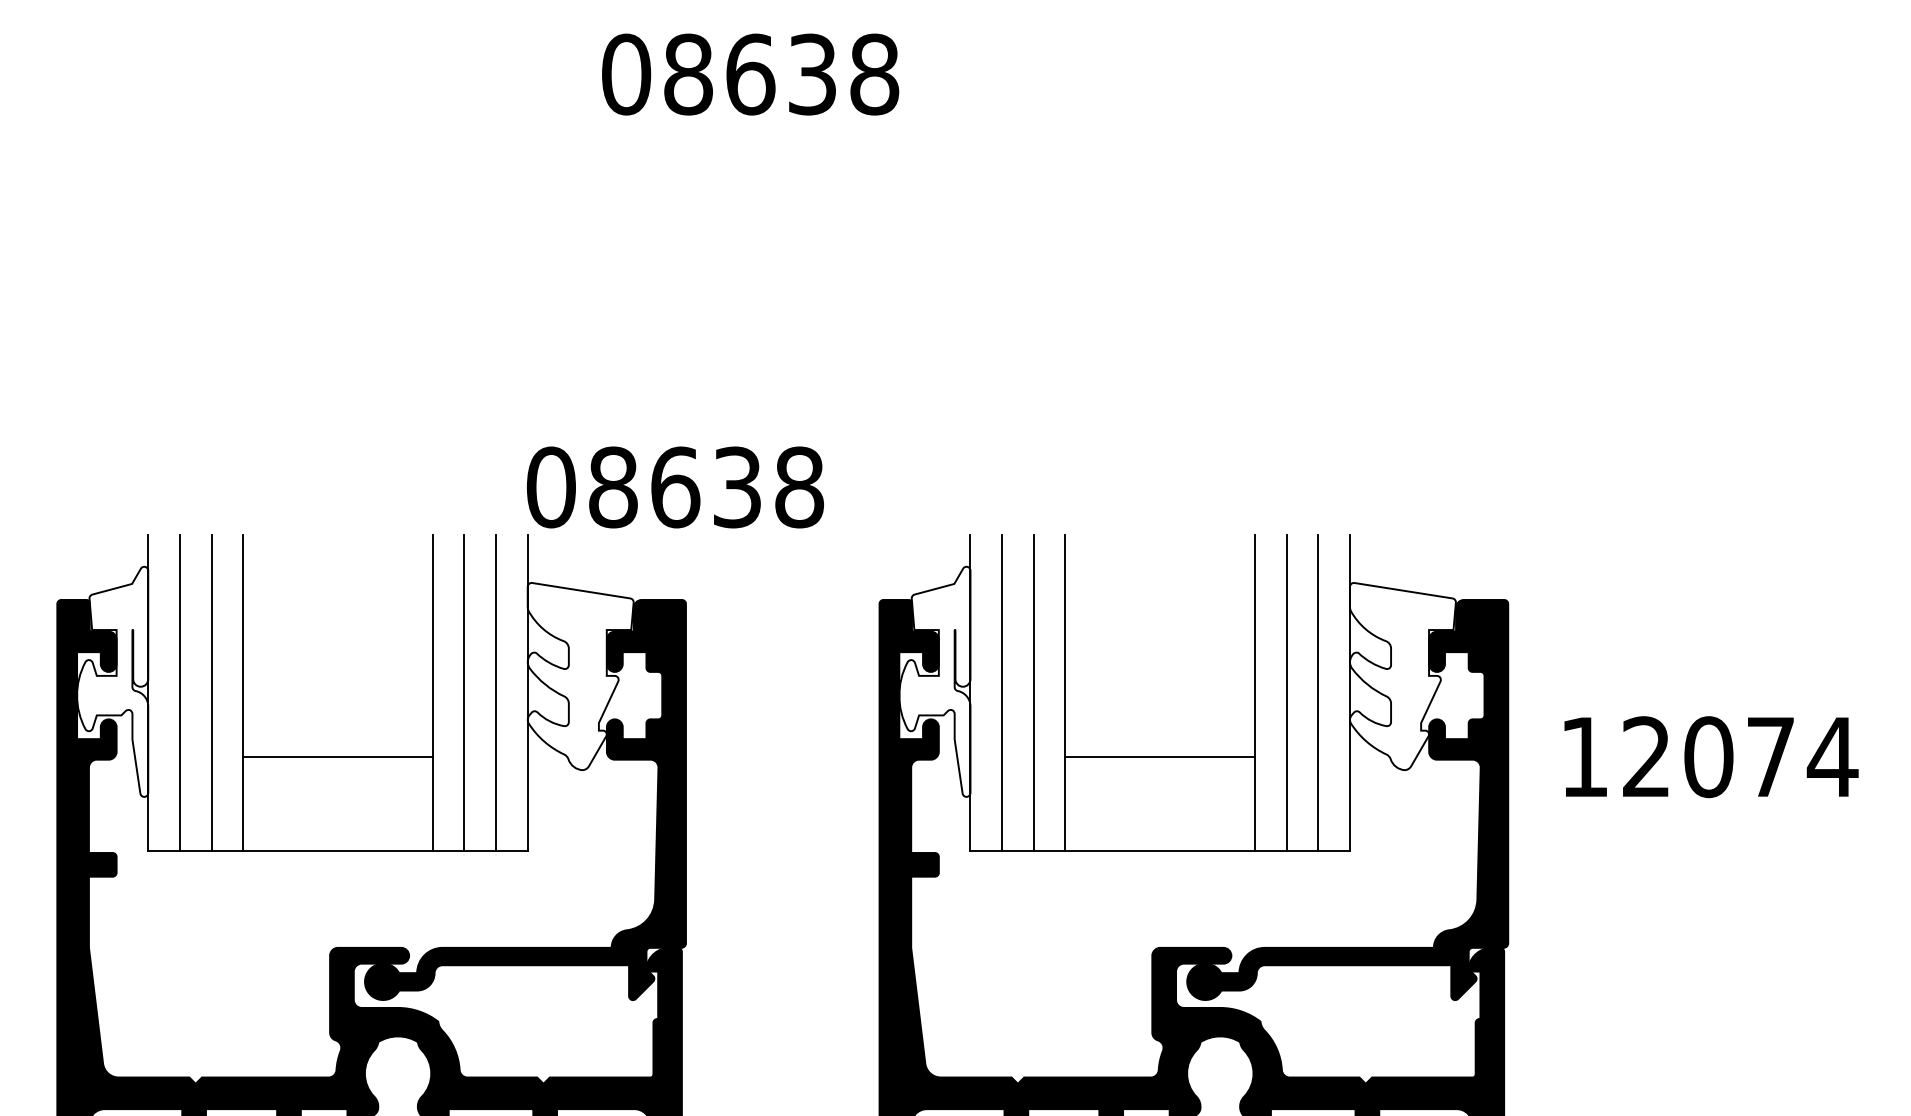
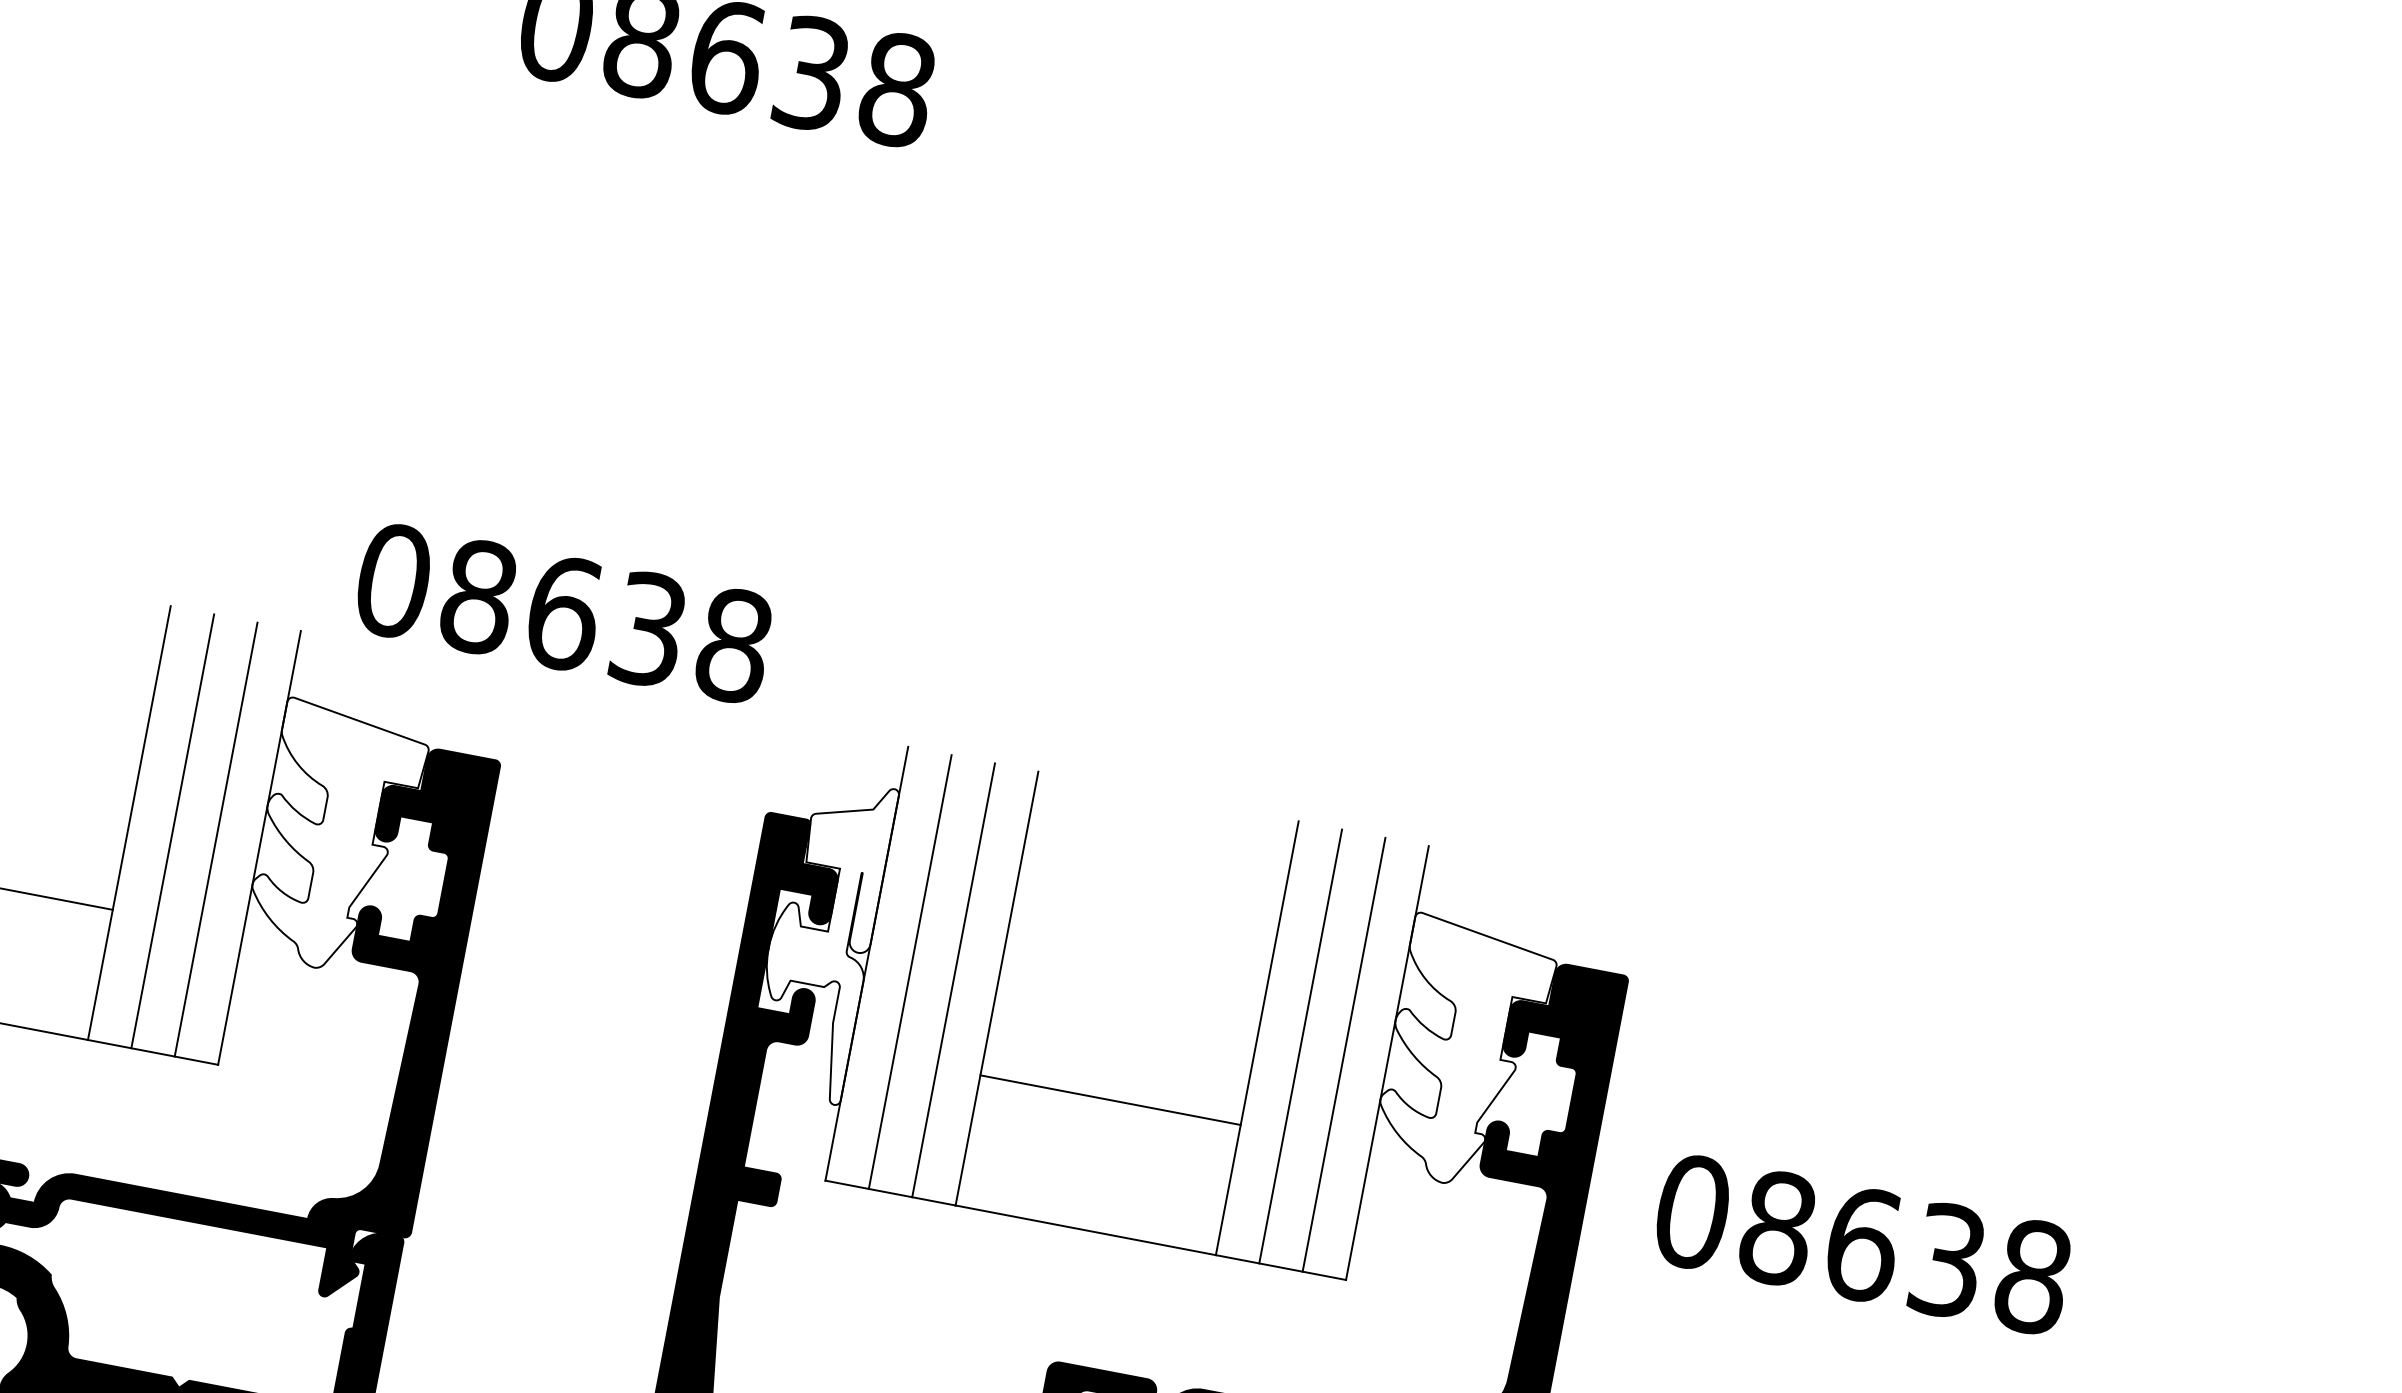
text: (675, 487) -> (564, 613), moved
text: (1709, 757) -> (1863, 1245), 12074 -> 08638

